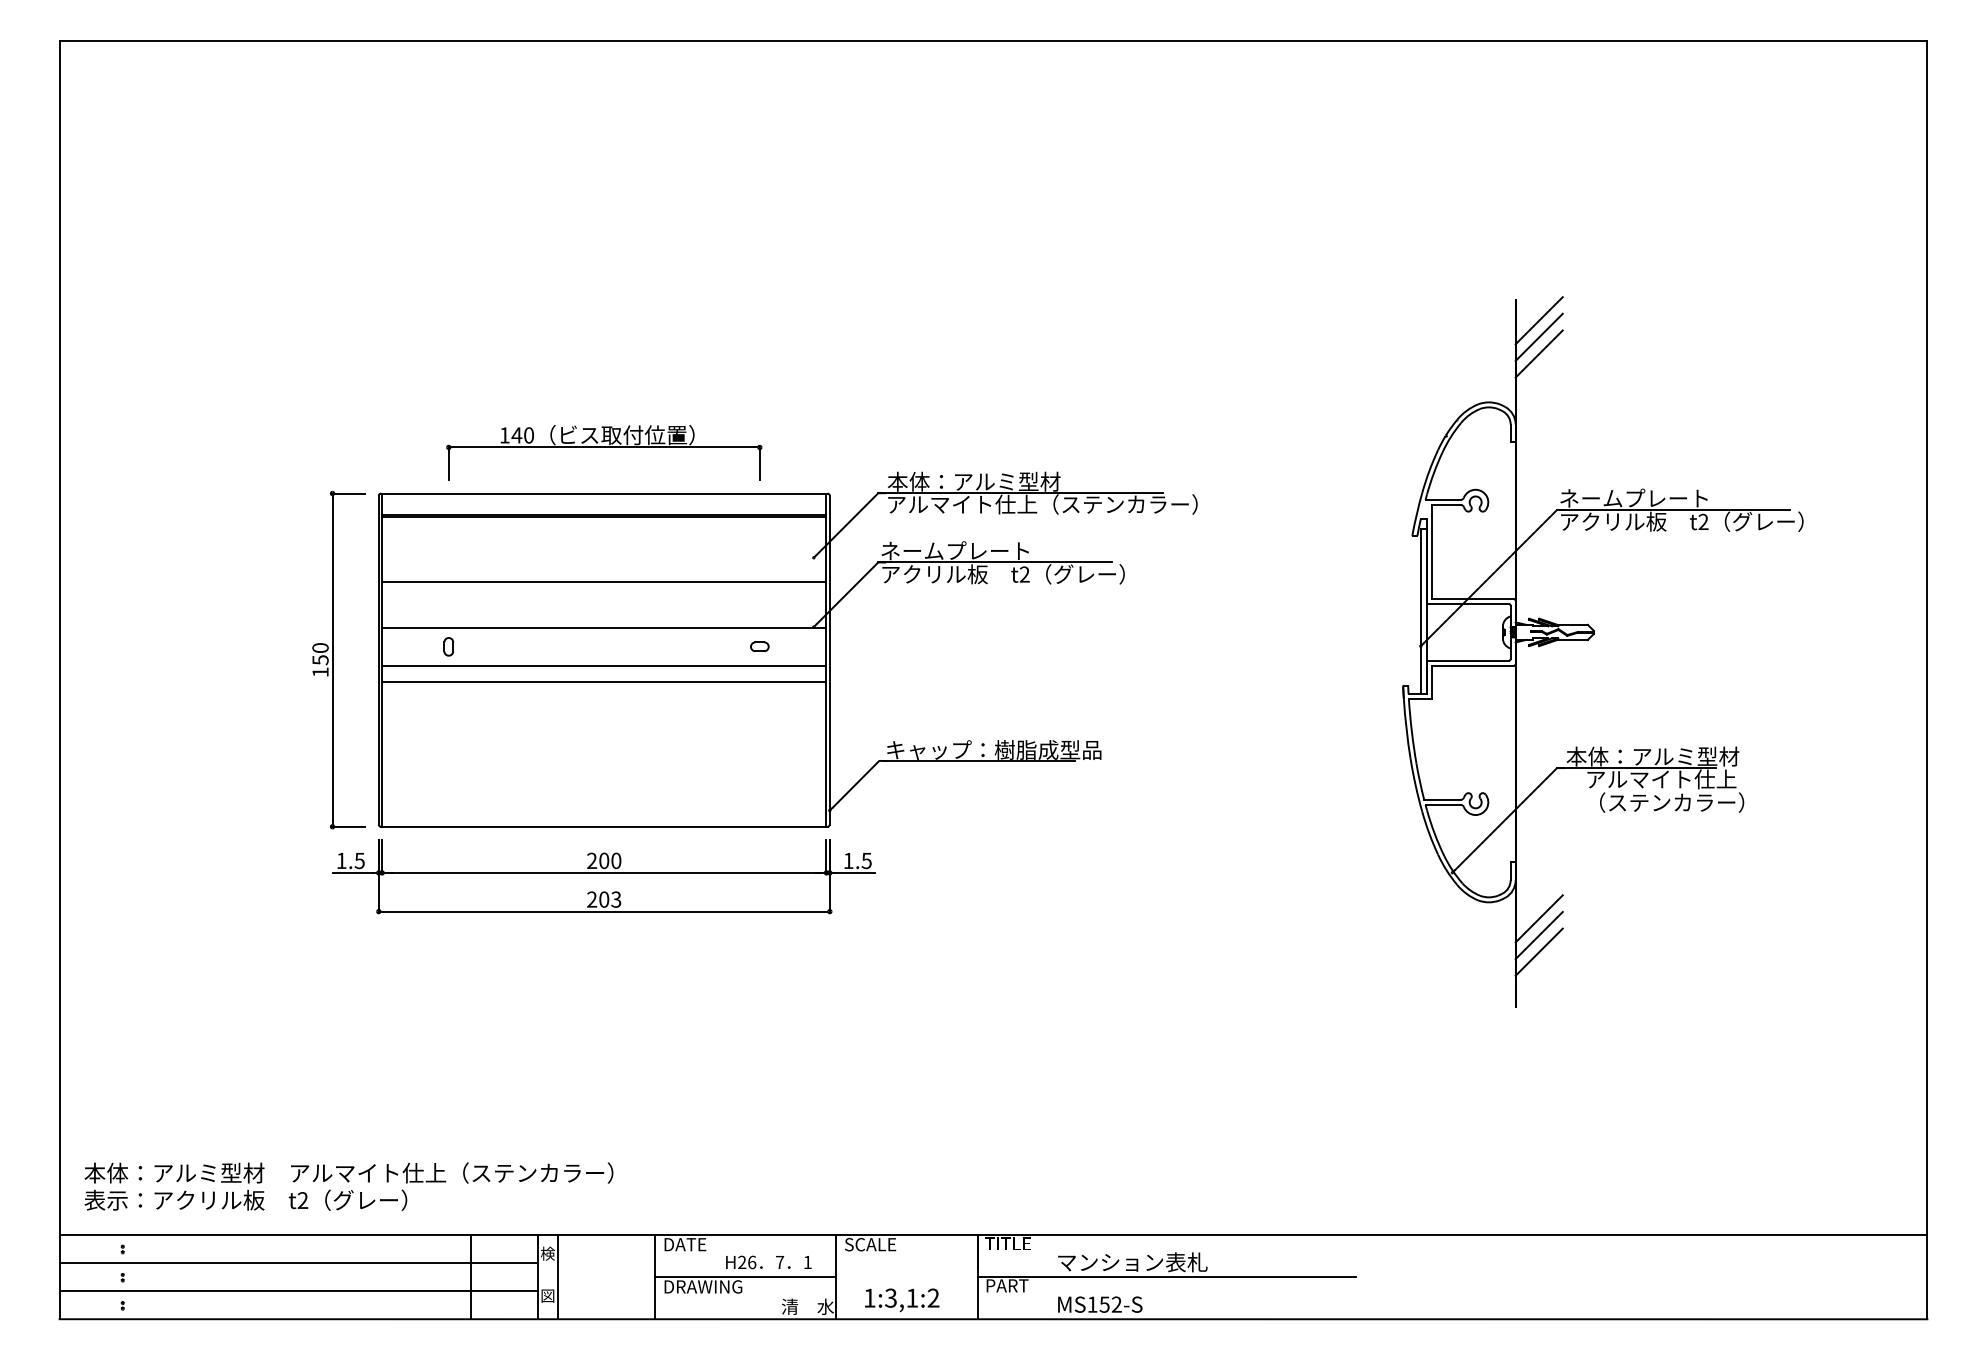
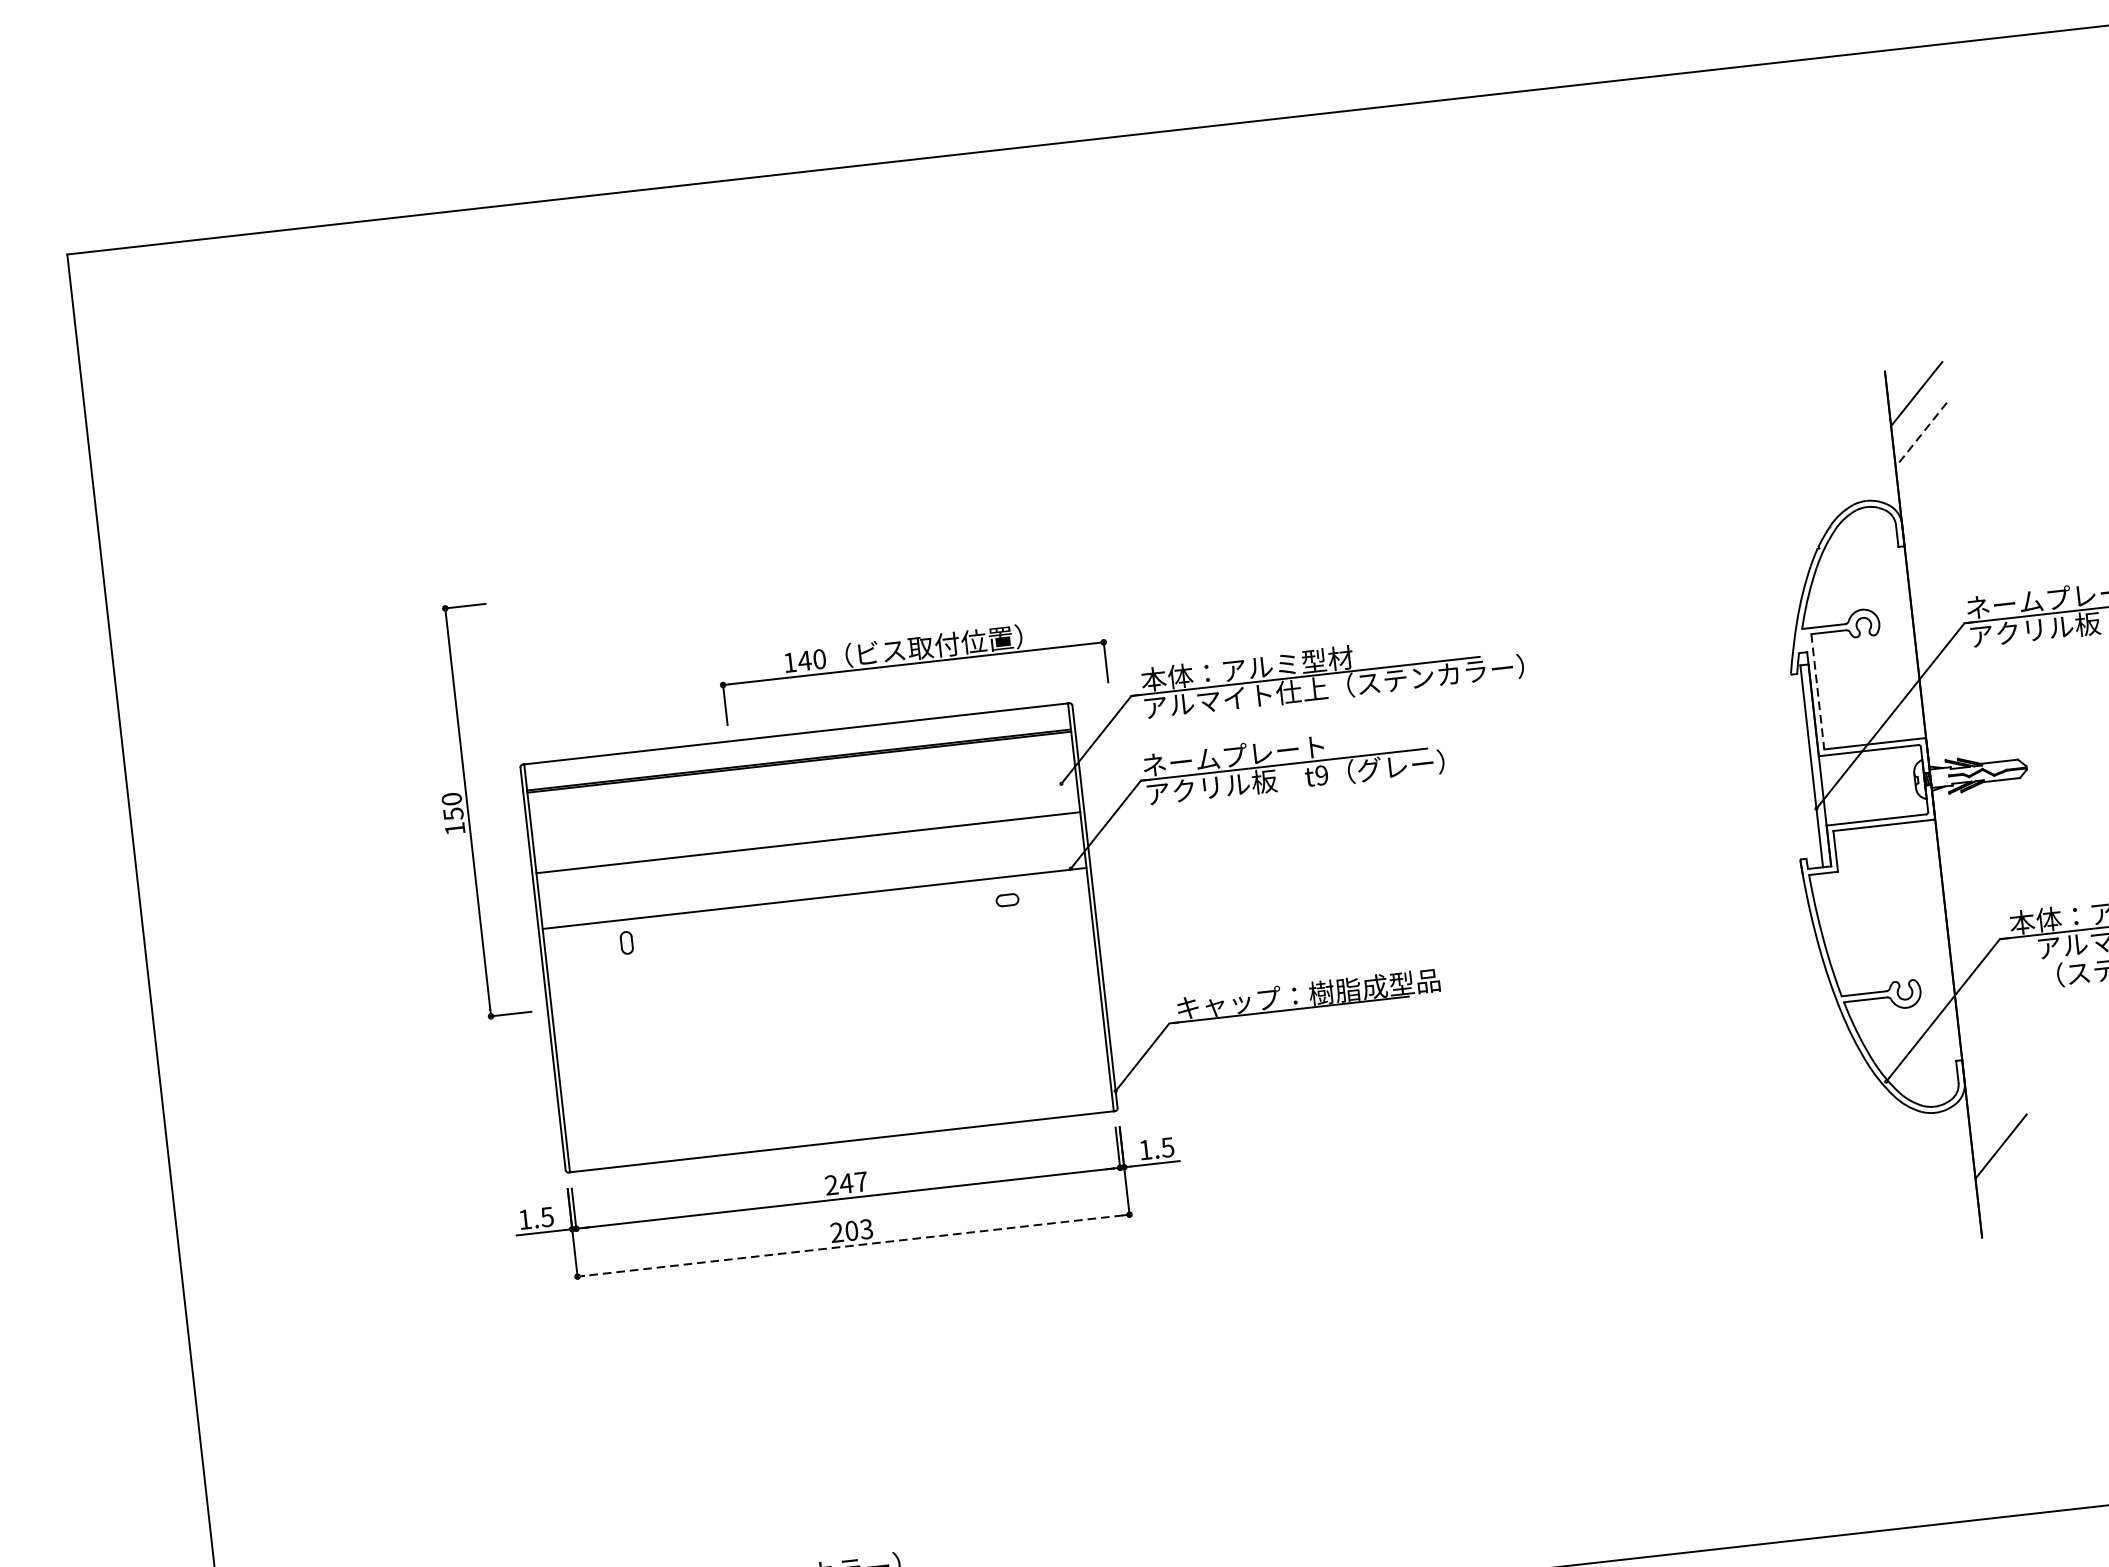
line: (1538, 336) -> (1917, 413), removed
line: (1538, 354) -> (1920, 435), solid -> dashed
part: (604, 452) -> (914, 669), moved
line: (1432, 552) -> (1817, 692), solid -> dashed
text: (1024, 574) -> (1321, 775), t2 -> t9
part: (338, 659) -> (475, 810), moved
line: (604, 665) -> (820, 944), removed
line: (604, 682) -> (822, 965), removed
text: (609, 860) -> (852, 1182), 200 -> 247
line: (603, 911) -> (852, 1245), solid -> dashed
line: (1538, 918) -> (1997, 1125), removed
line: (1538, 951) -> (2002, 1166), removed

